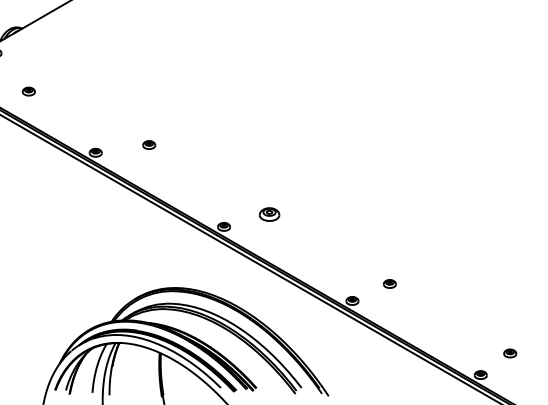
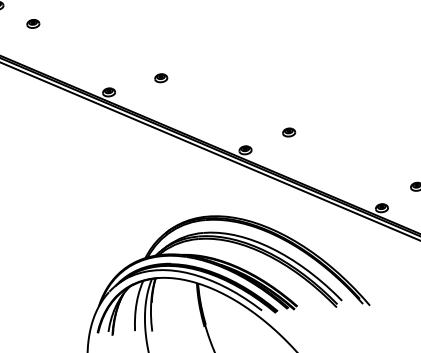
part: (28, 91) -> (32, 23), moved
part: (269, 214) -> (289, 132), size x0.62

